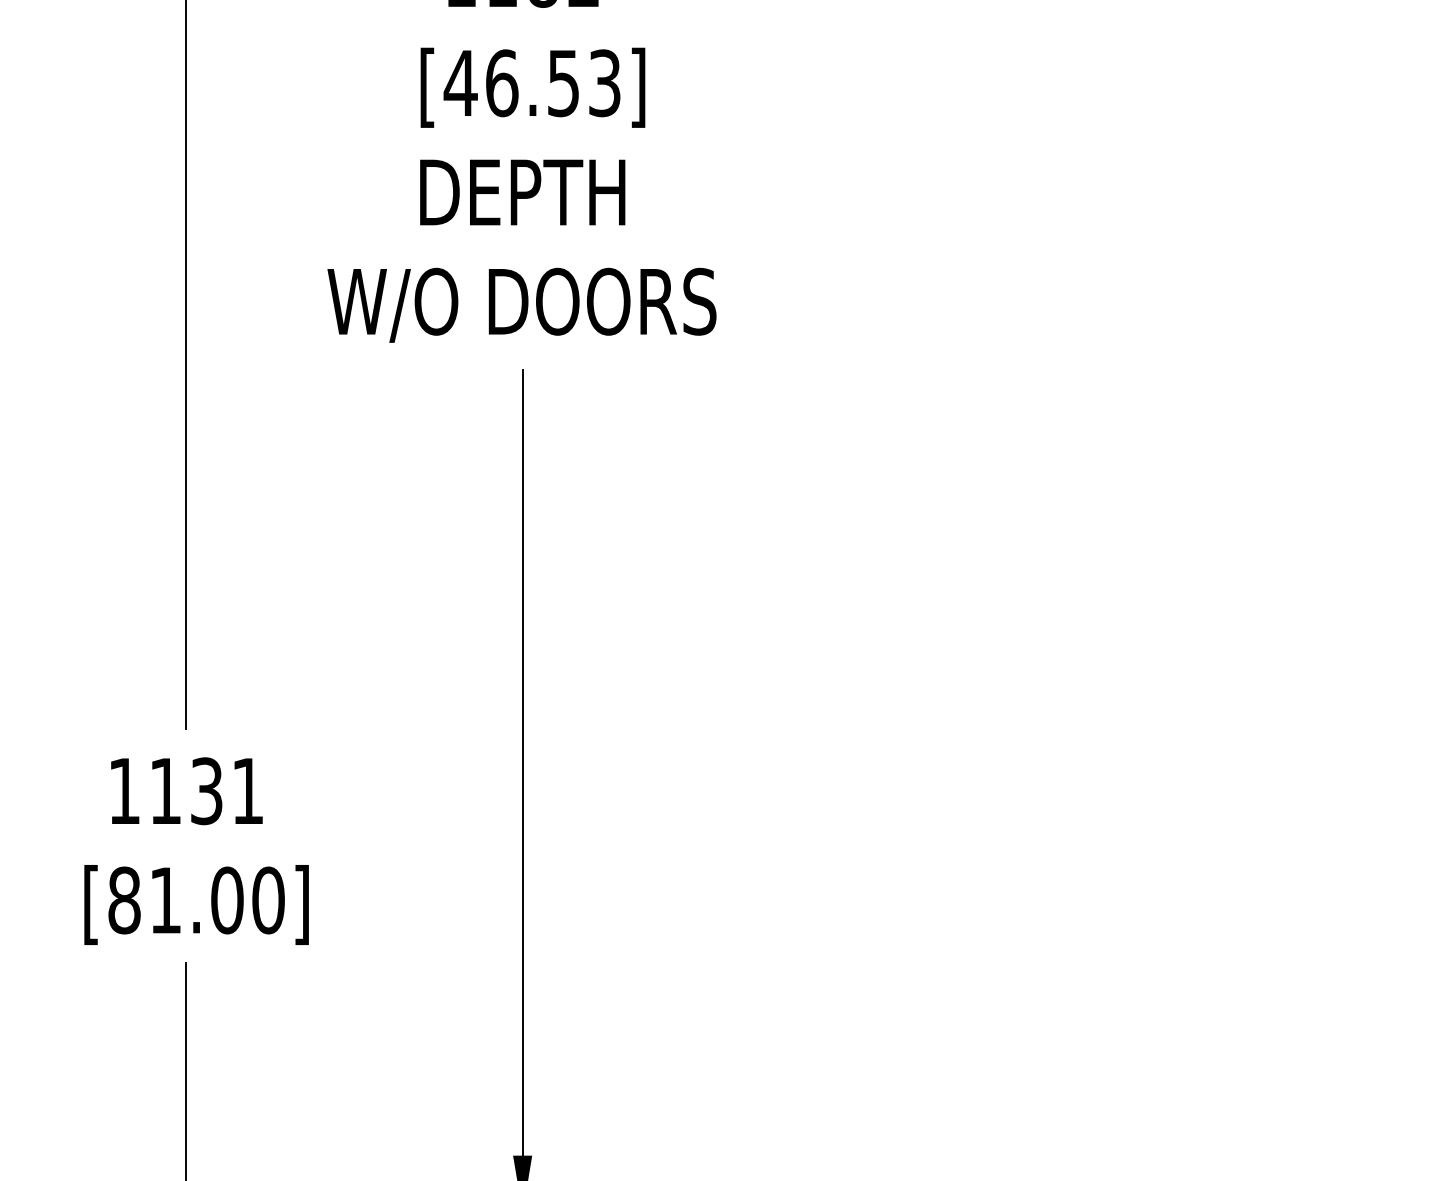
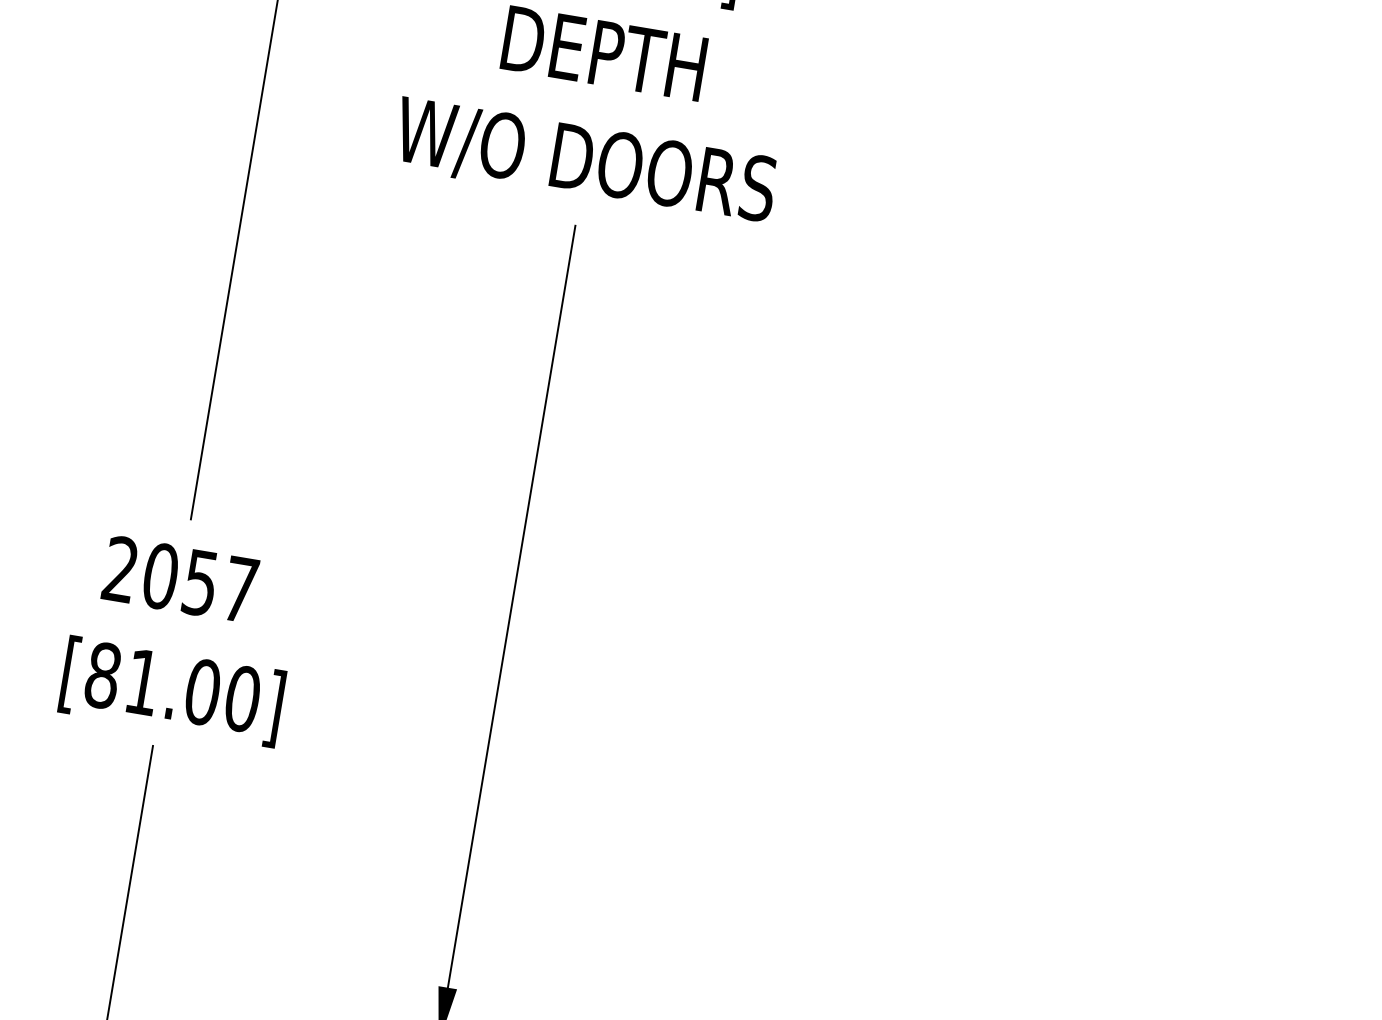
text: (185, 791) -> (179, 579), 1131 -> 2057

